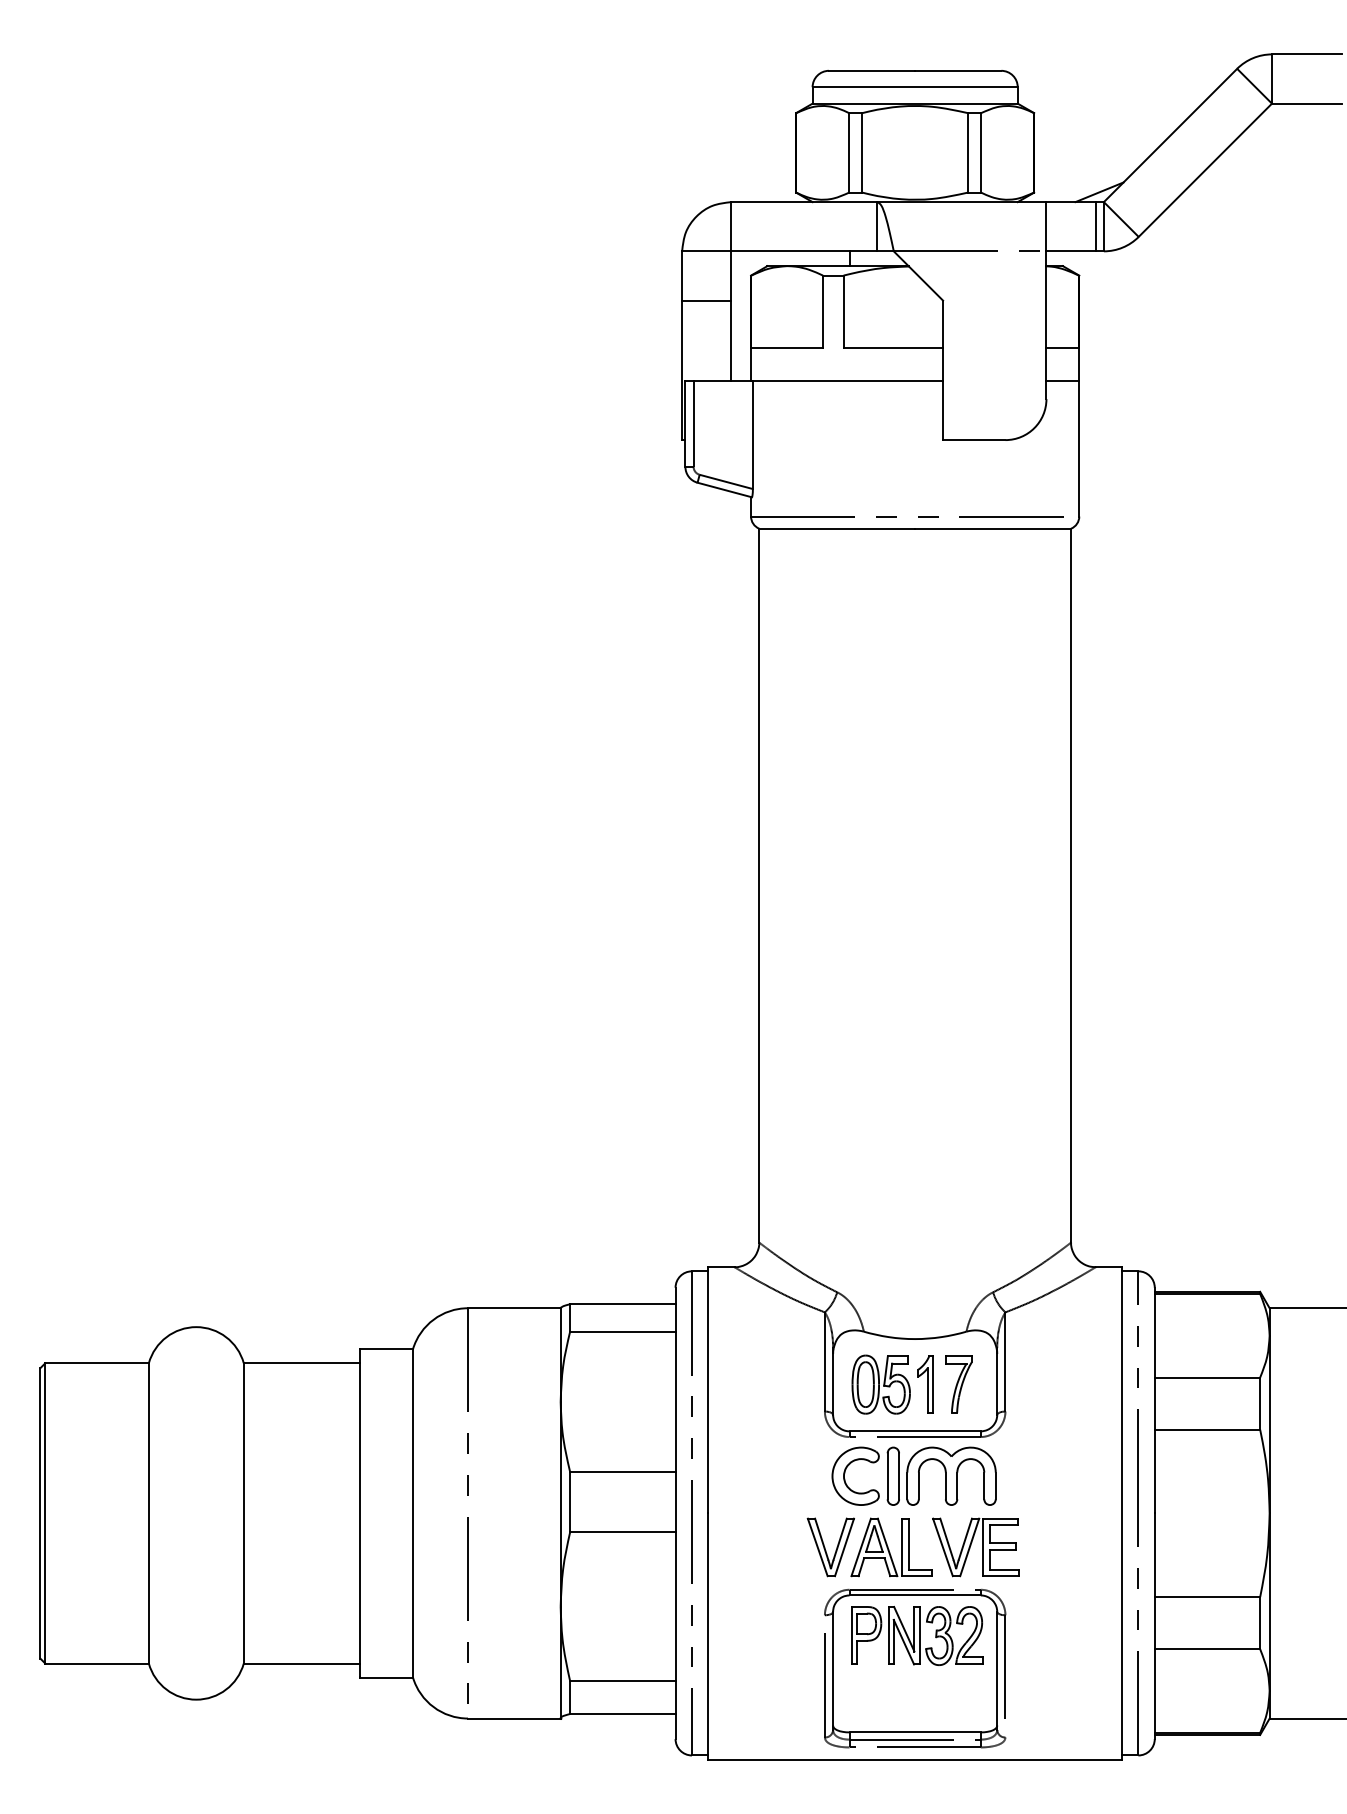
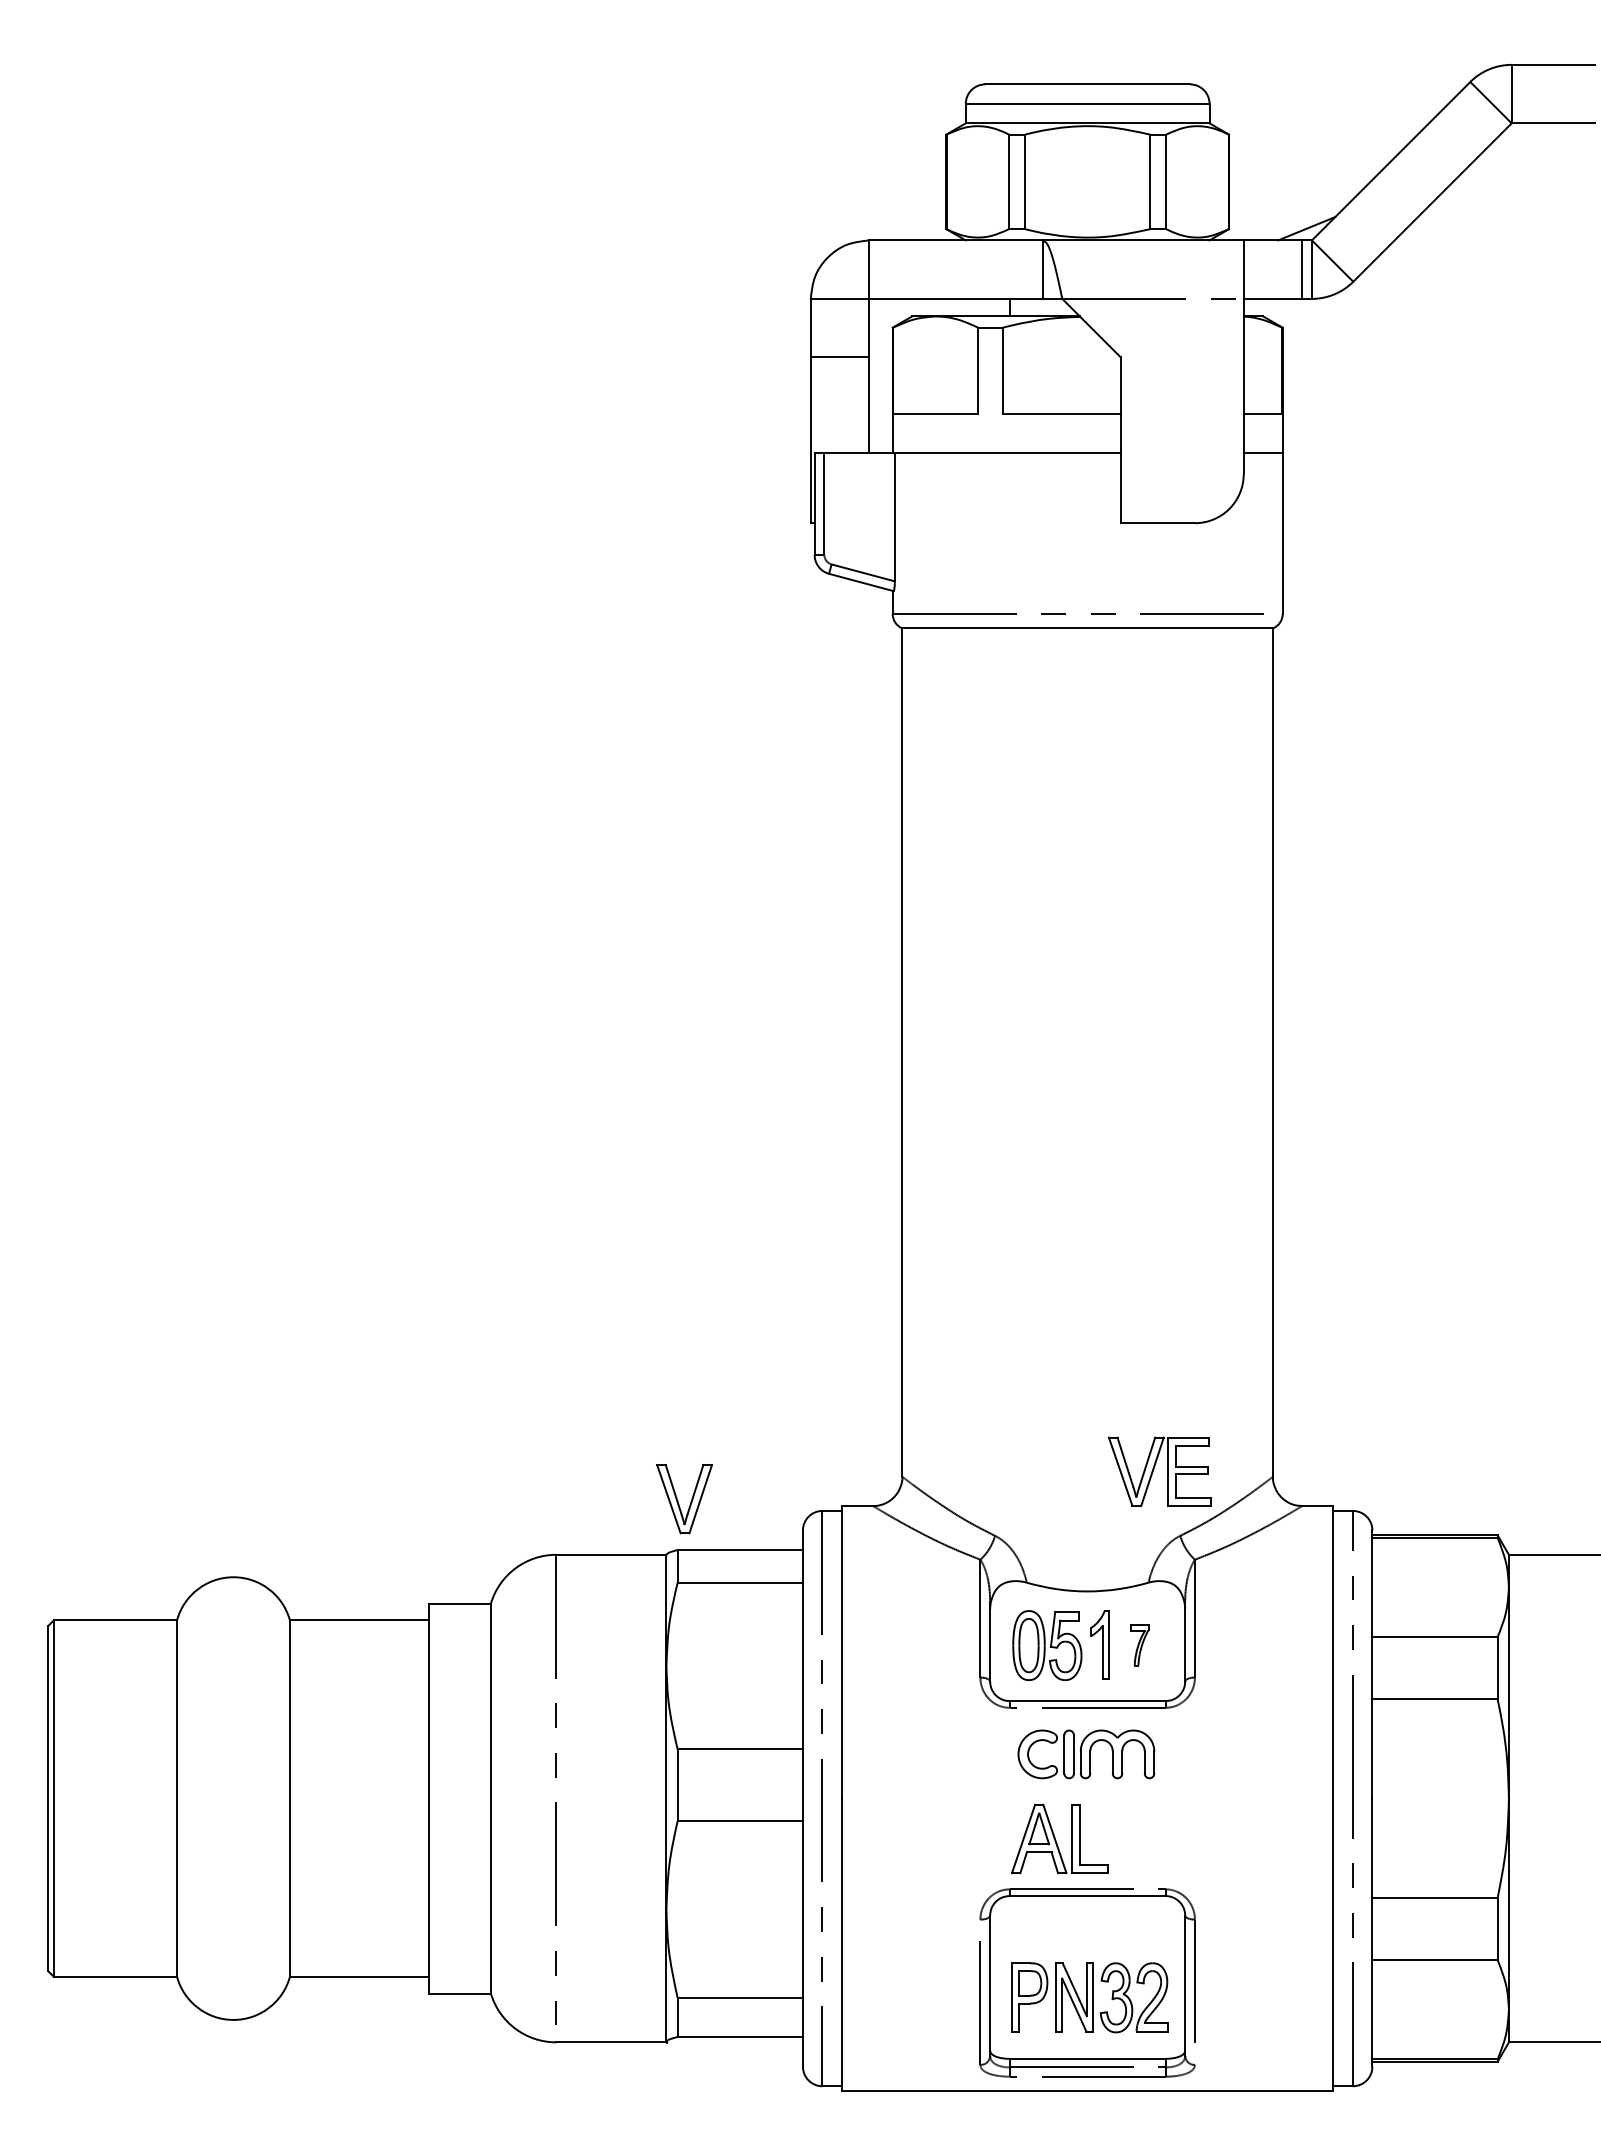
part: (958, 1384) -> (1139, 1645), size x0.6
part: (913, 1475) -> (1085, 1753), size x0.7
part: (830, 1547) -> (684, 1499), moved
part: (975, 1547) -> (1159, 1471), moved
part: (917, 1635) -> (1090, 1997), moved

